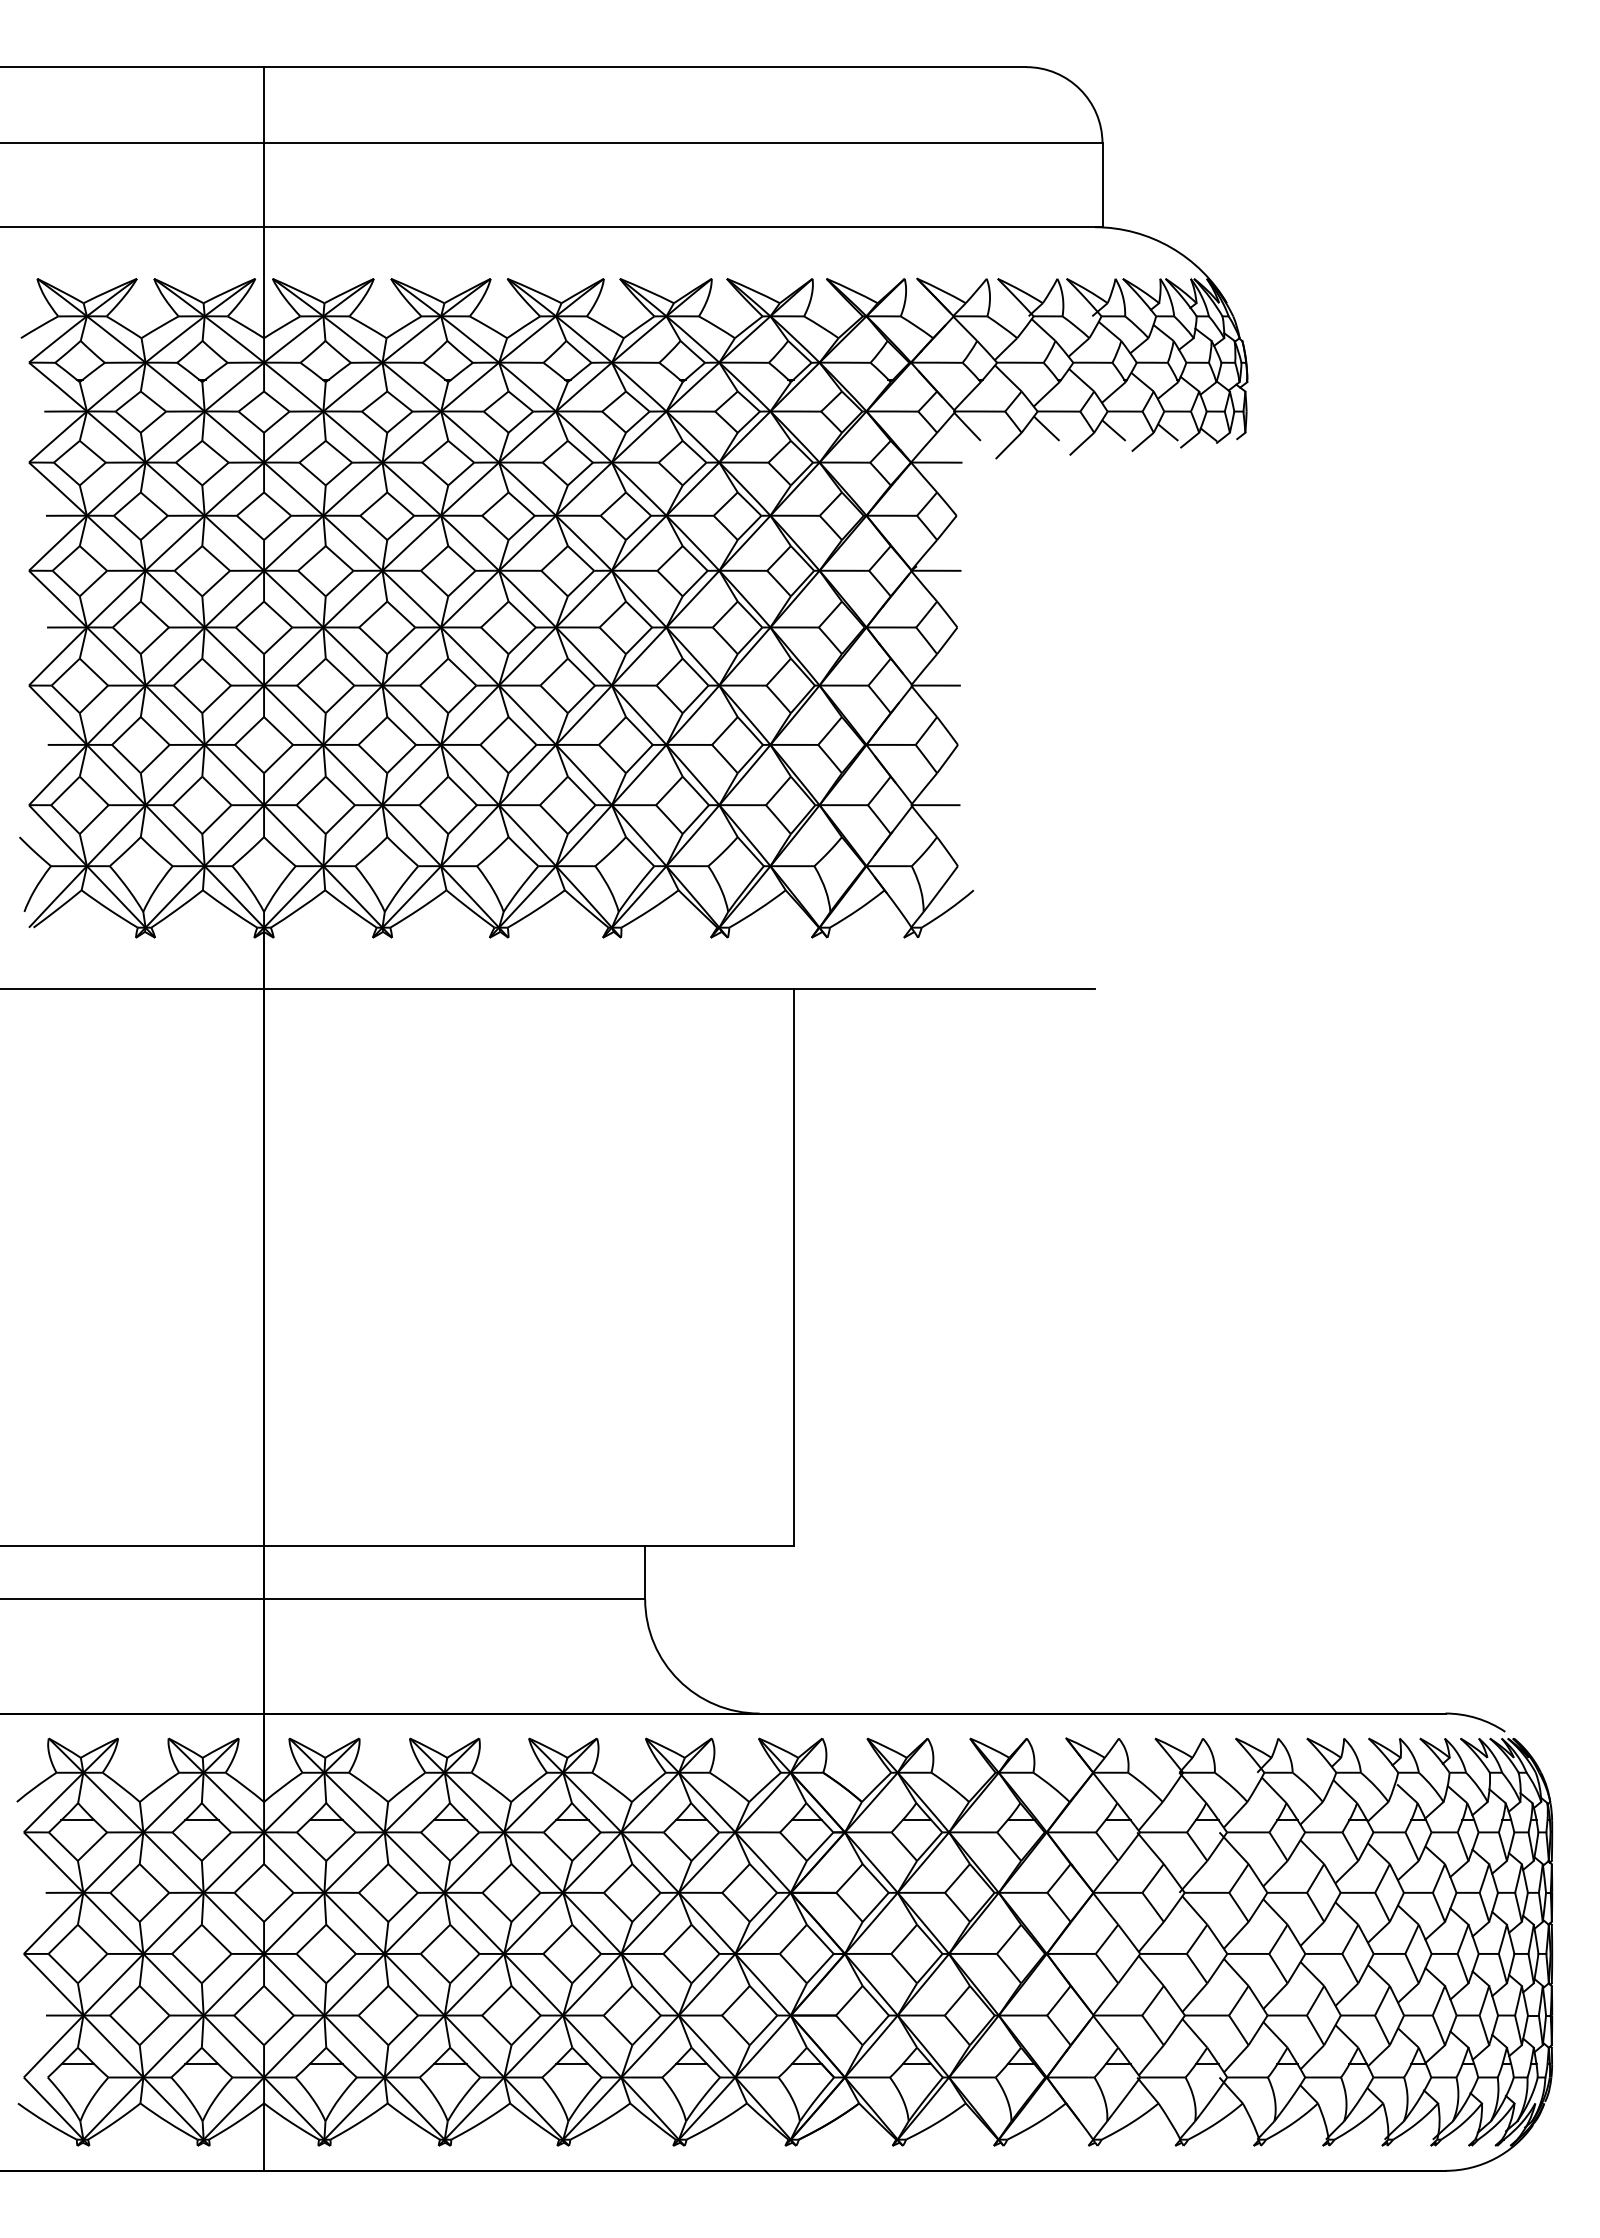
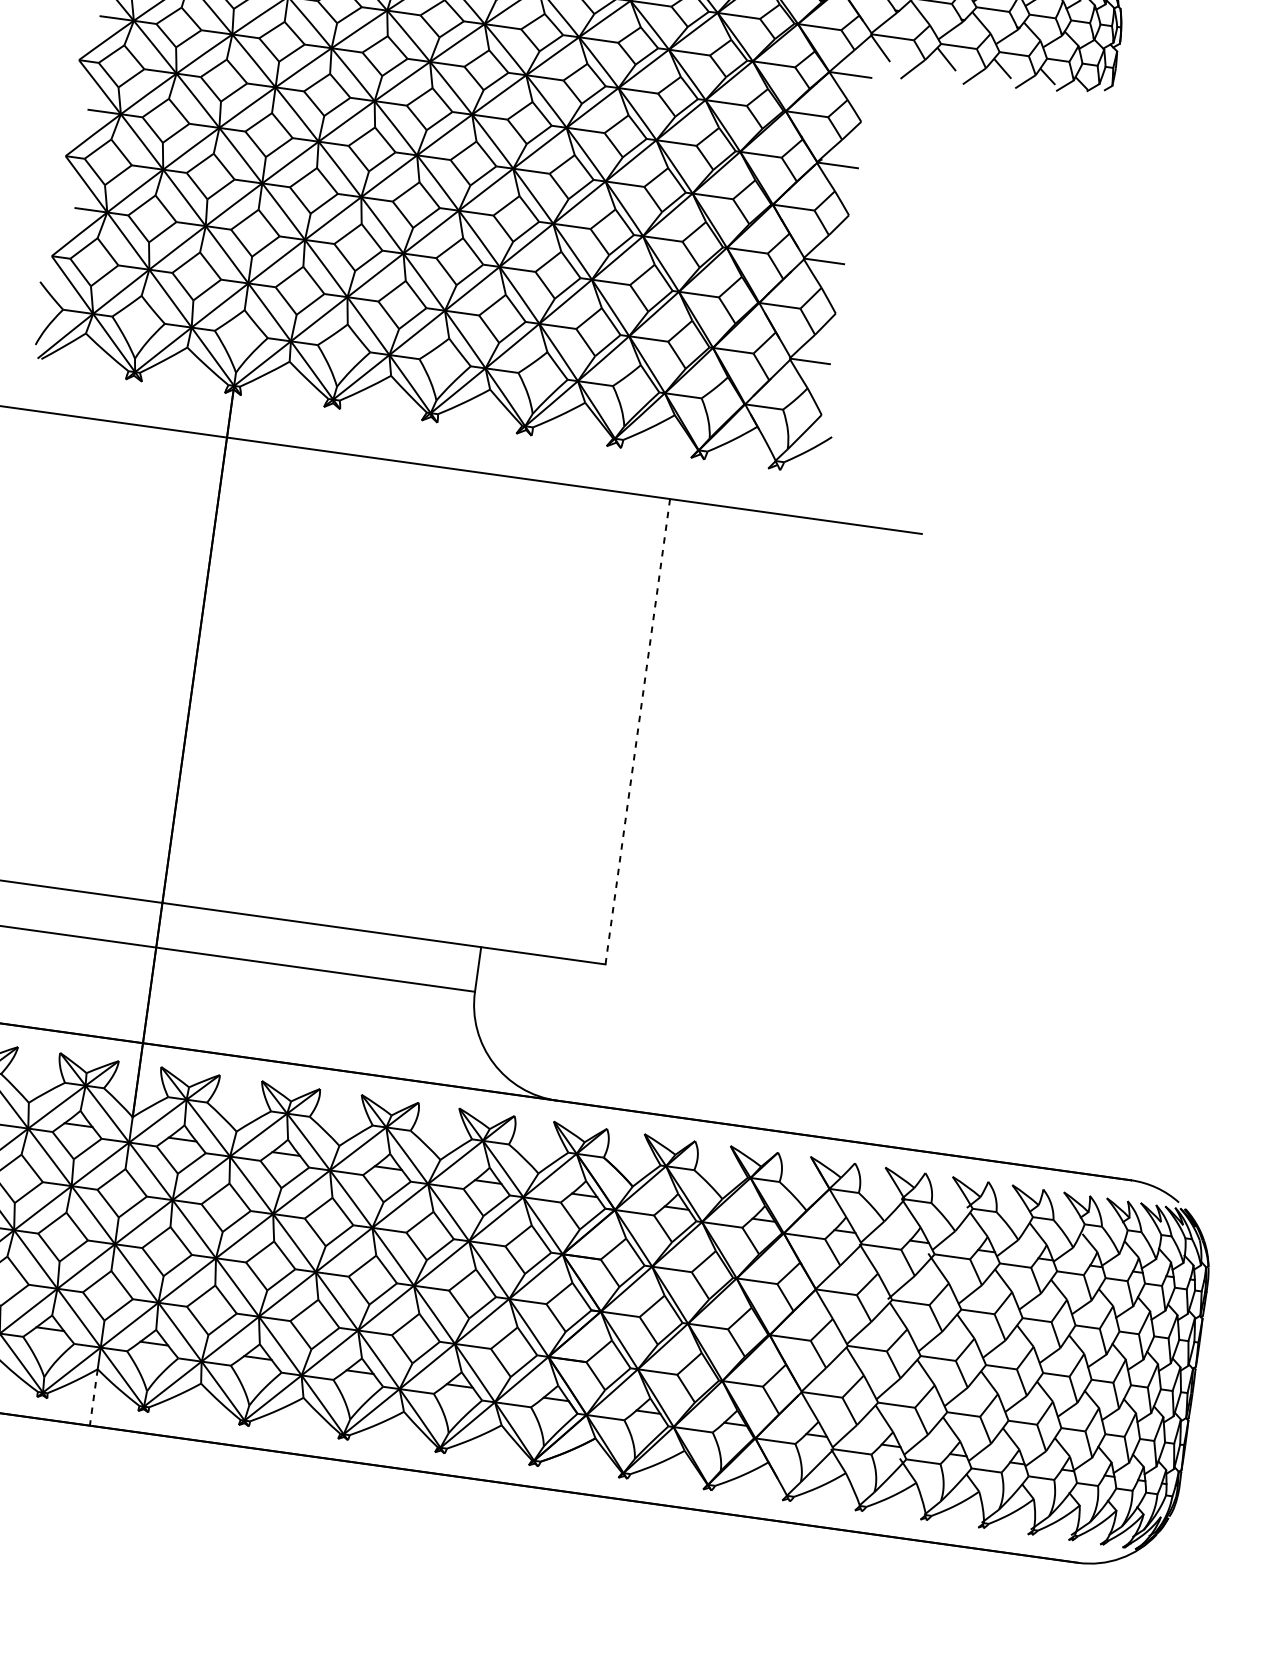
line: (793, 1267) -> (637, 731), solid -> dashed
line: (264, 2137) -> (94, 1397), solid -> dashed

